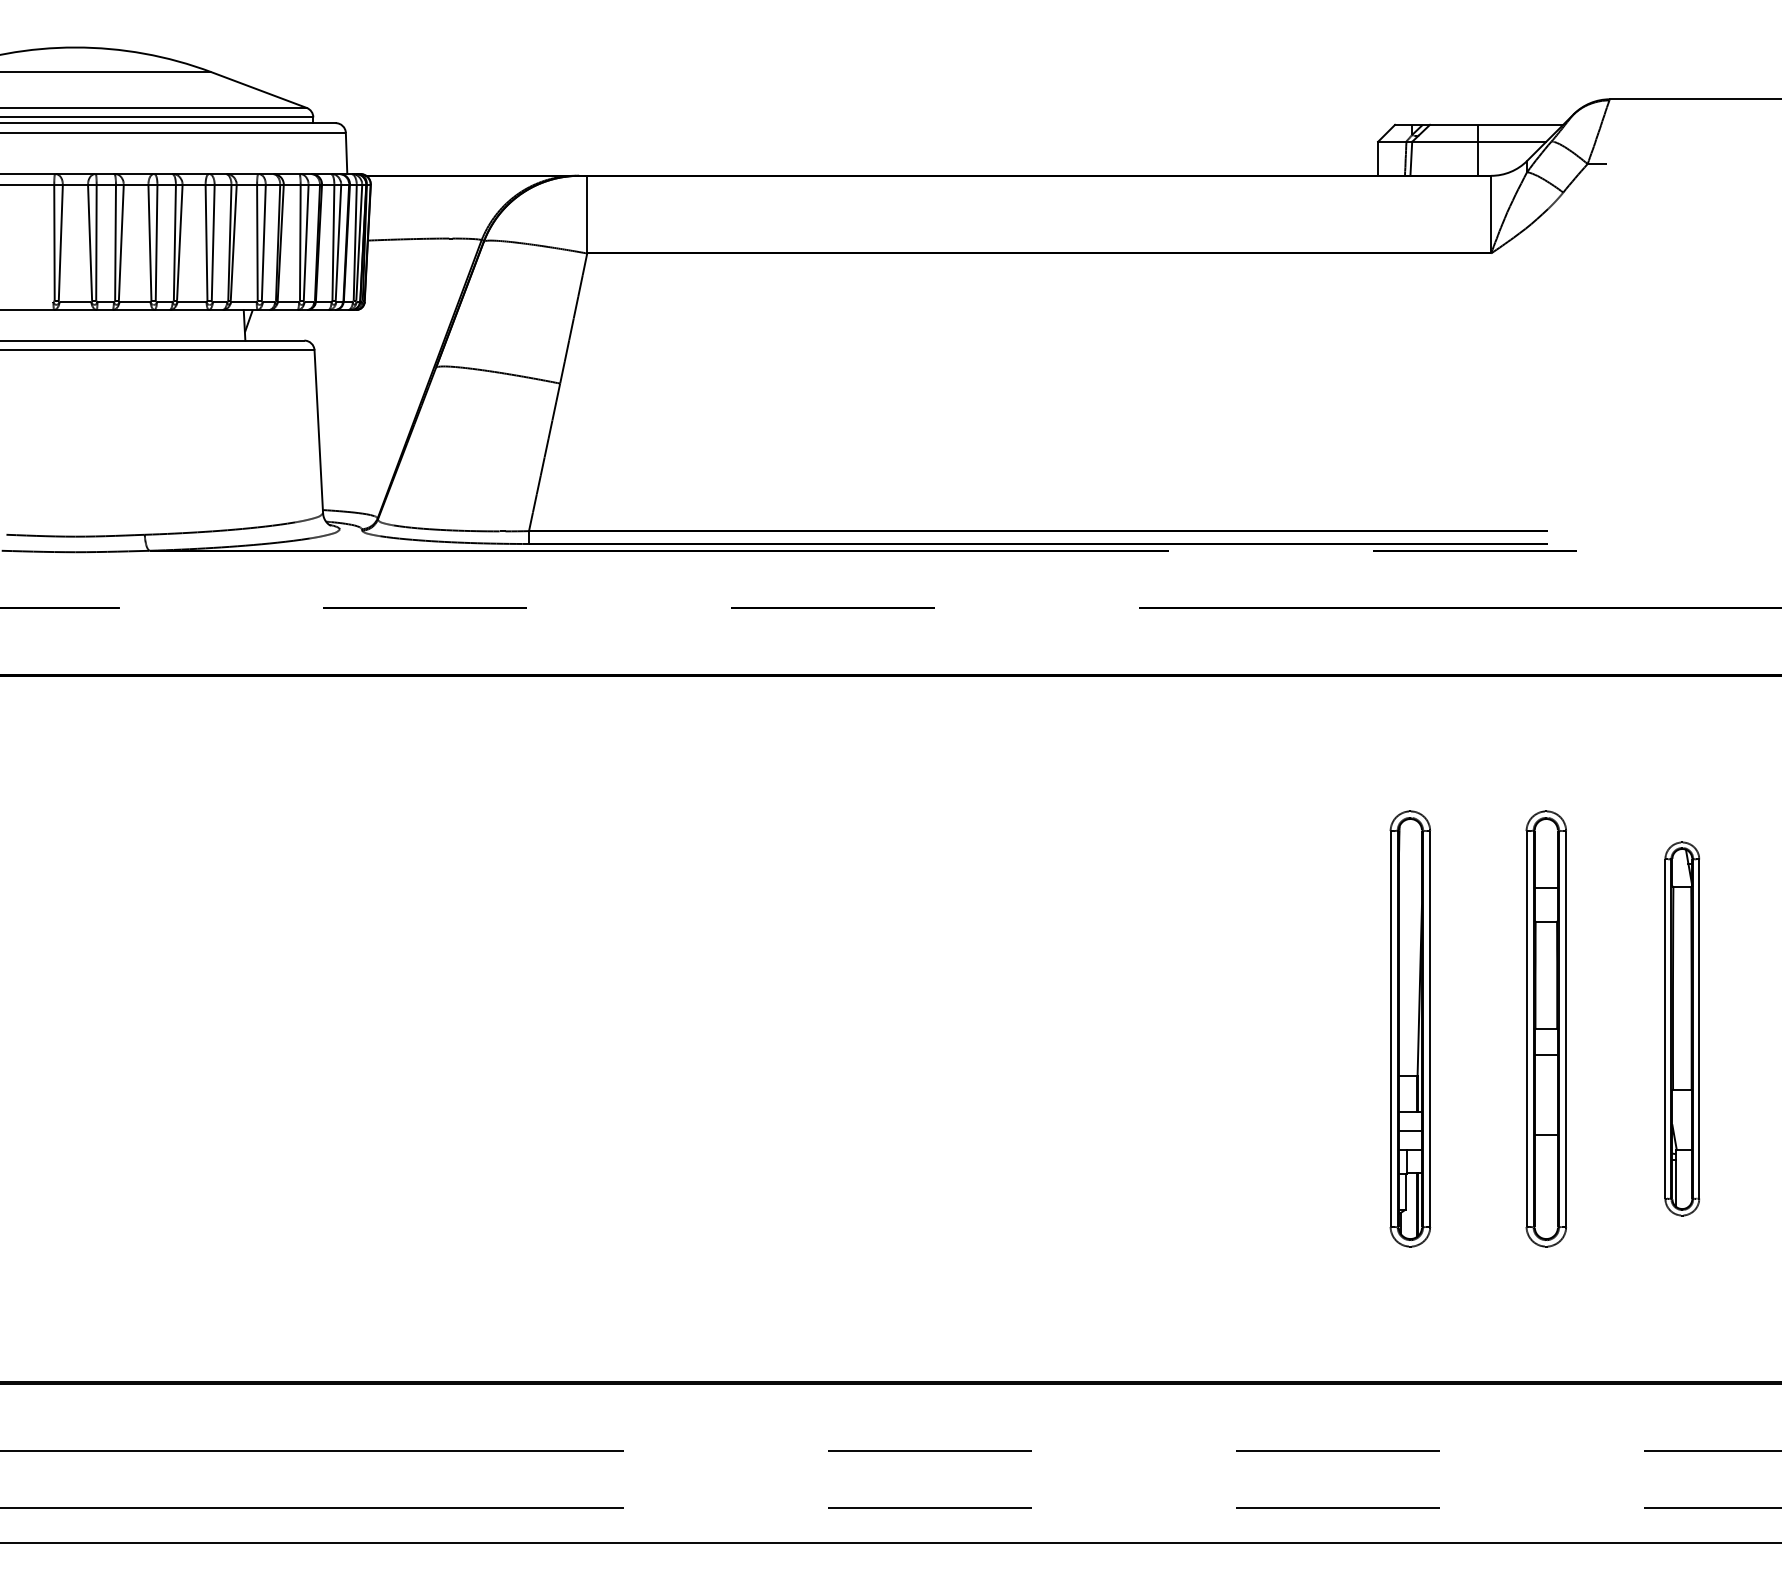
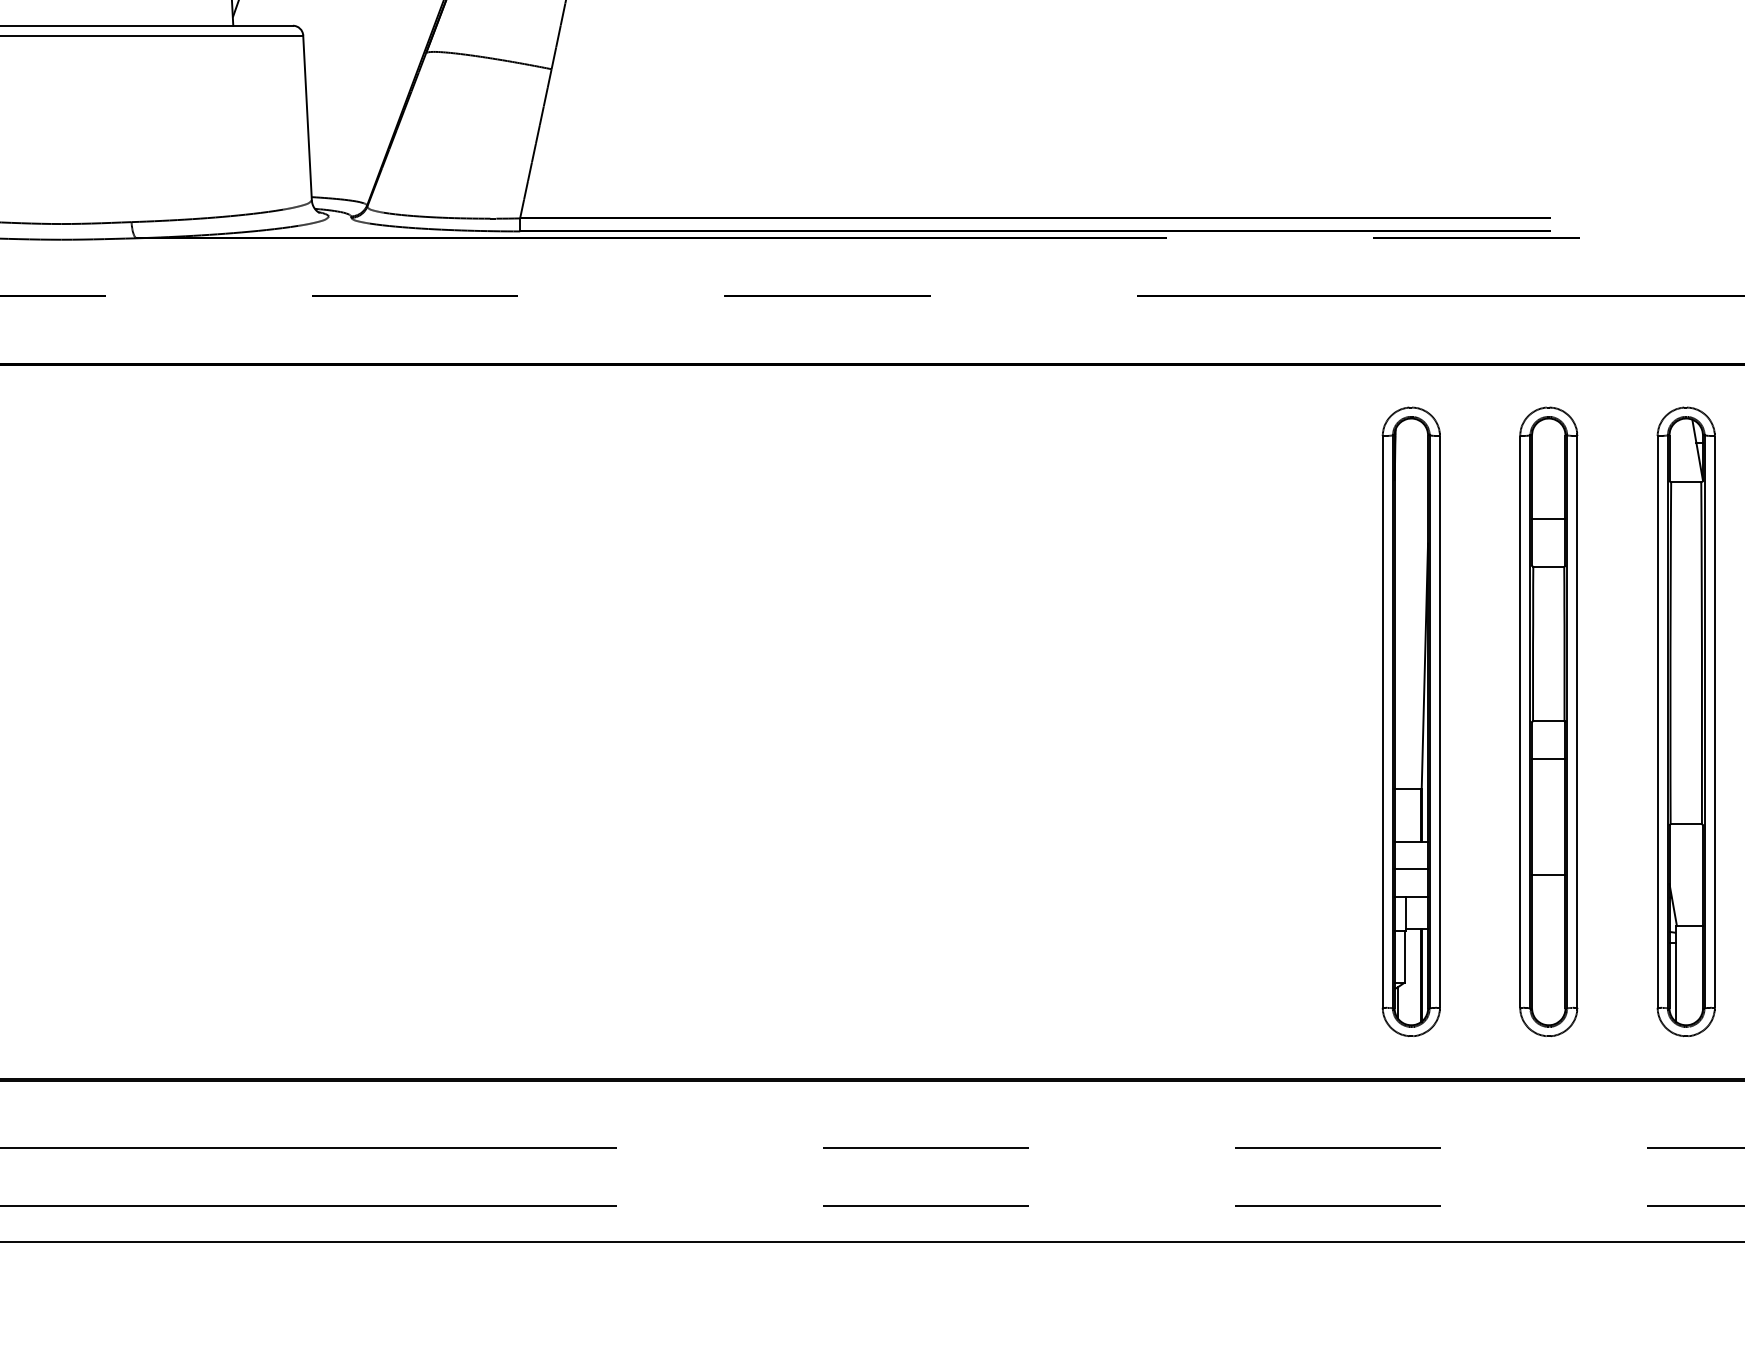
part: (1410, 1028) -> (1411, 721), size x1.43
part: (1546, 1028) -> (1548, 721), size x1.43
part: (1682, 1028) -> (1686, 721), size x1.67

